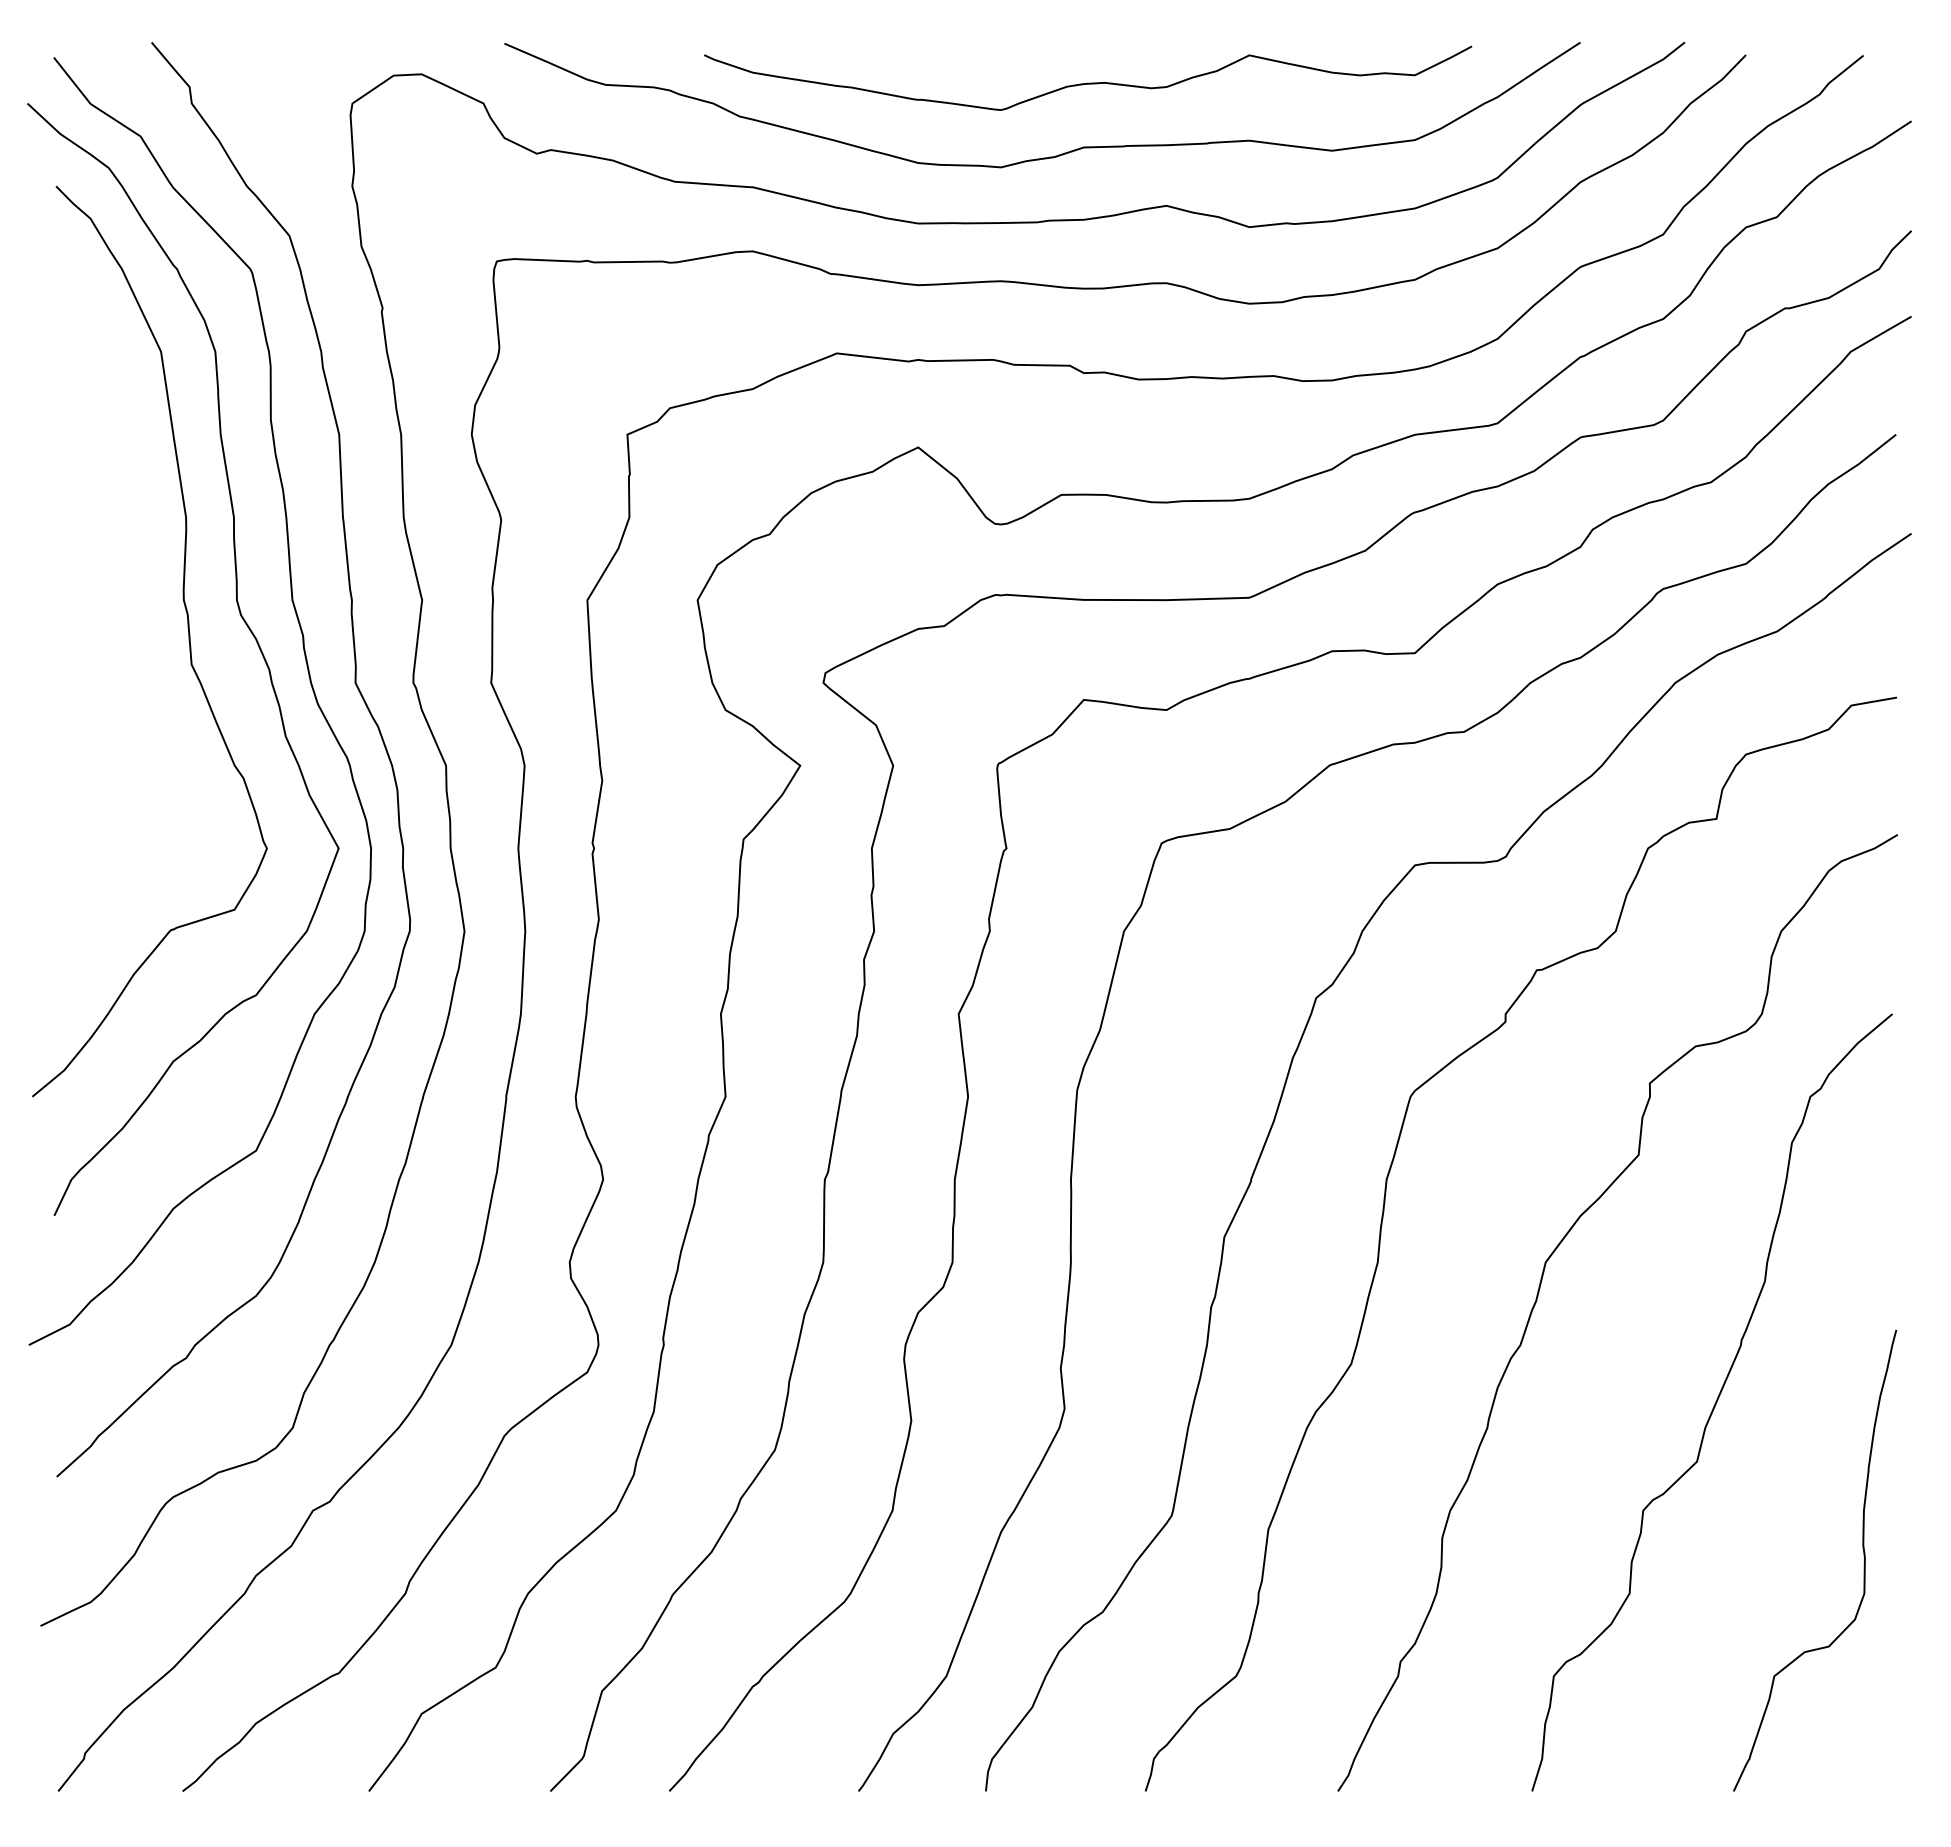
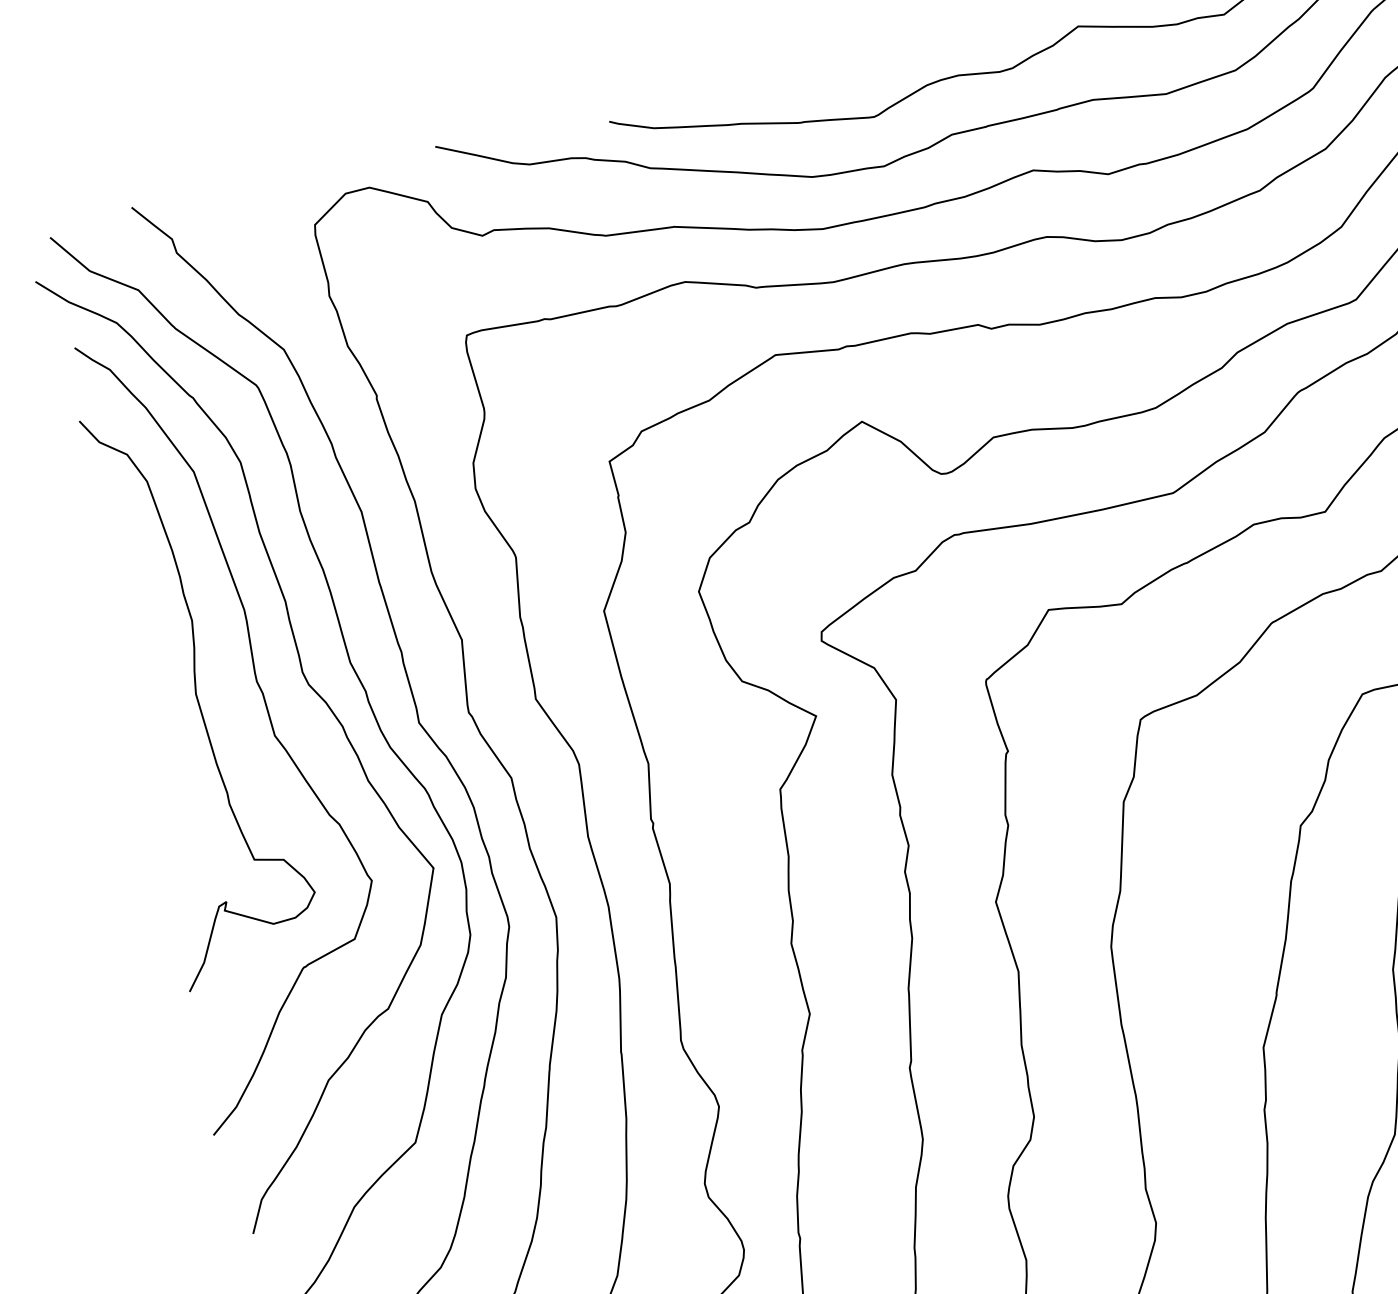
curve: (114, 598) -> (196, 692), added

